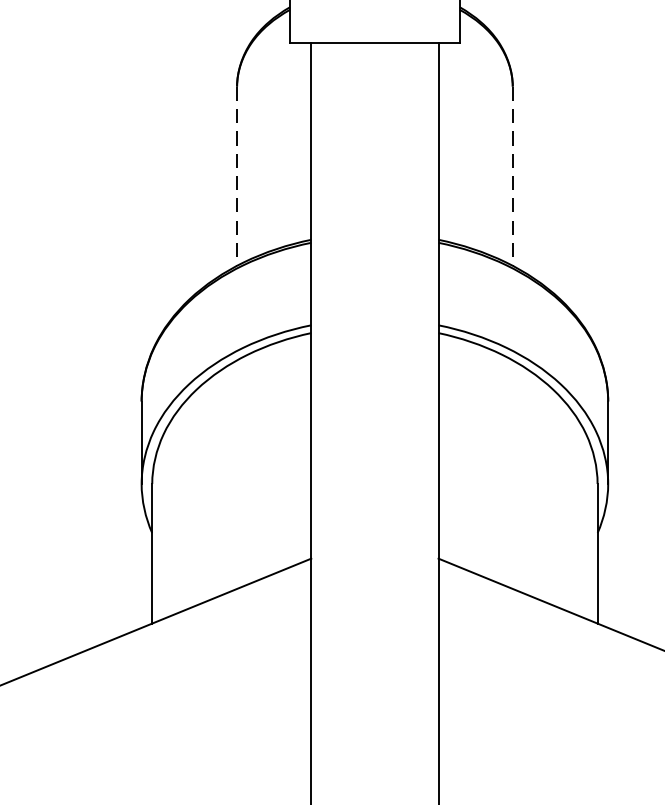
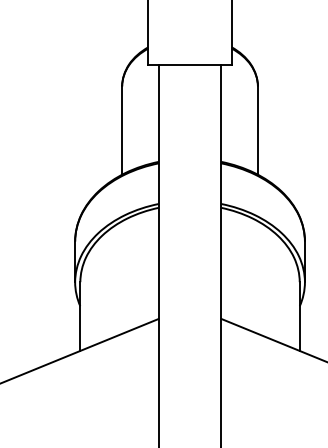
line: (237, 178) -> (122, 131), dashed -> solid
line: (511, 178) -> (257, 131), dashed -> solid

